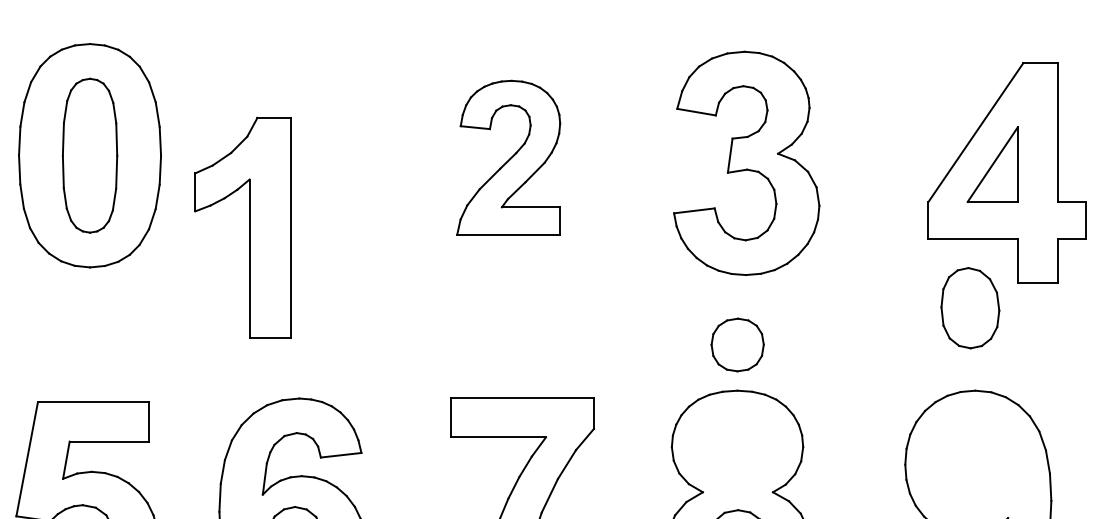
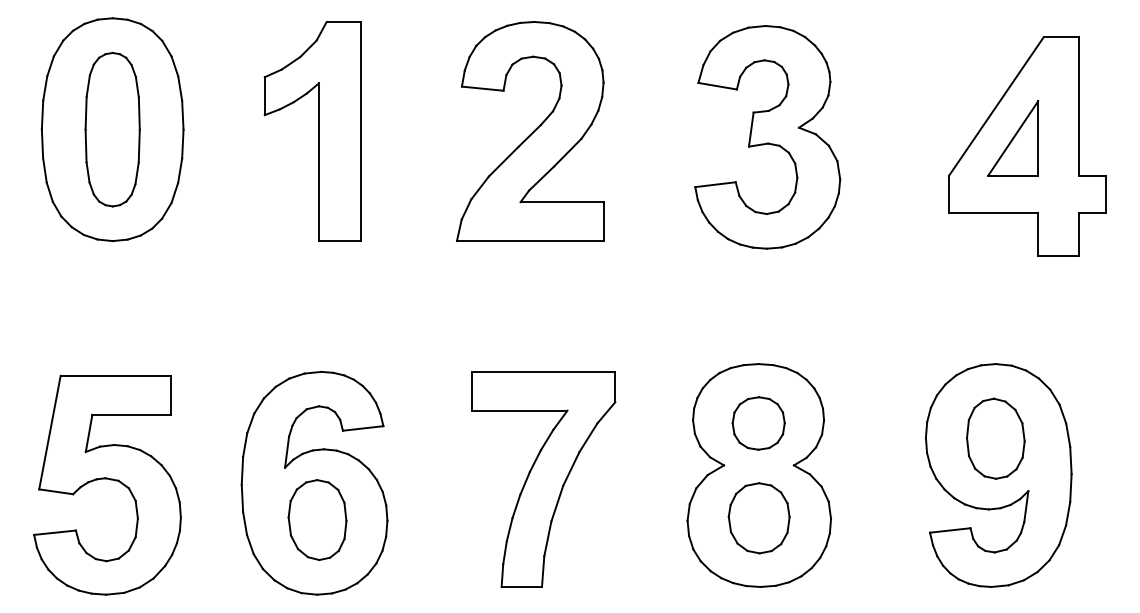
part: (508, 157) -> (530, 131), size x1.43
part: (243, 227) -> (312, 131), moved
part: (970, 307) -> (995, 438), moved
part: (737, 345) -> (758, 423), moved

